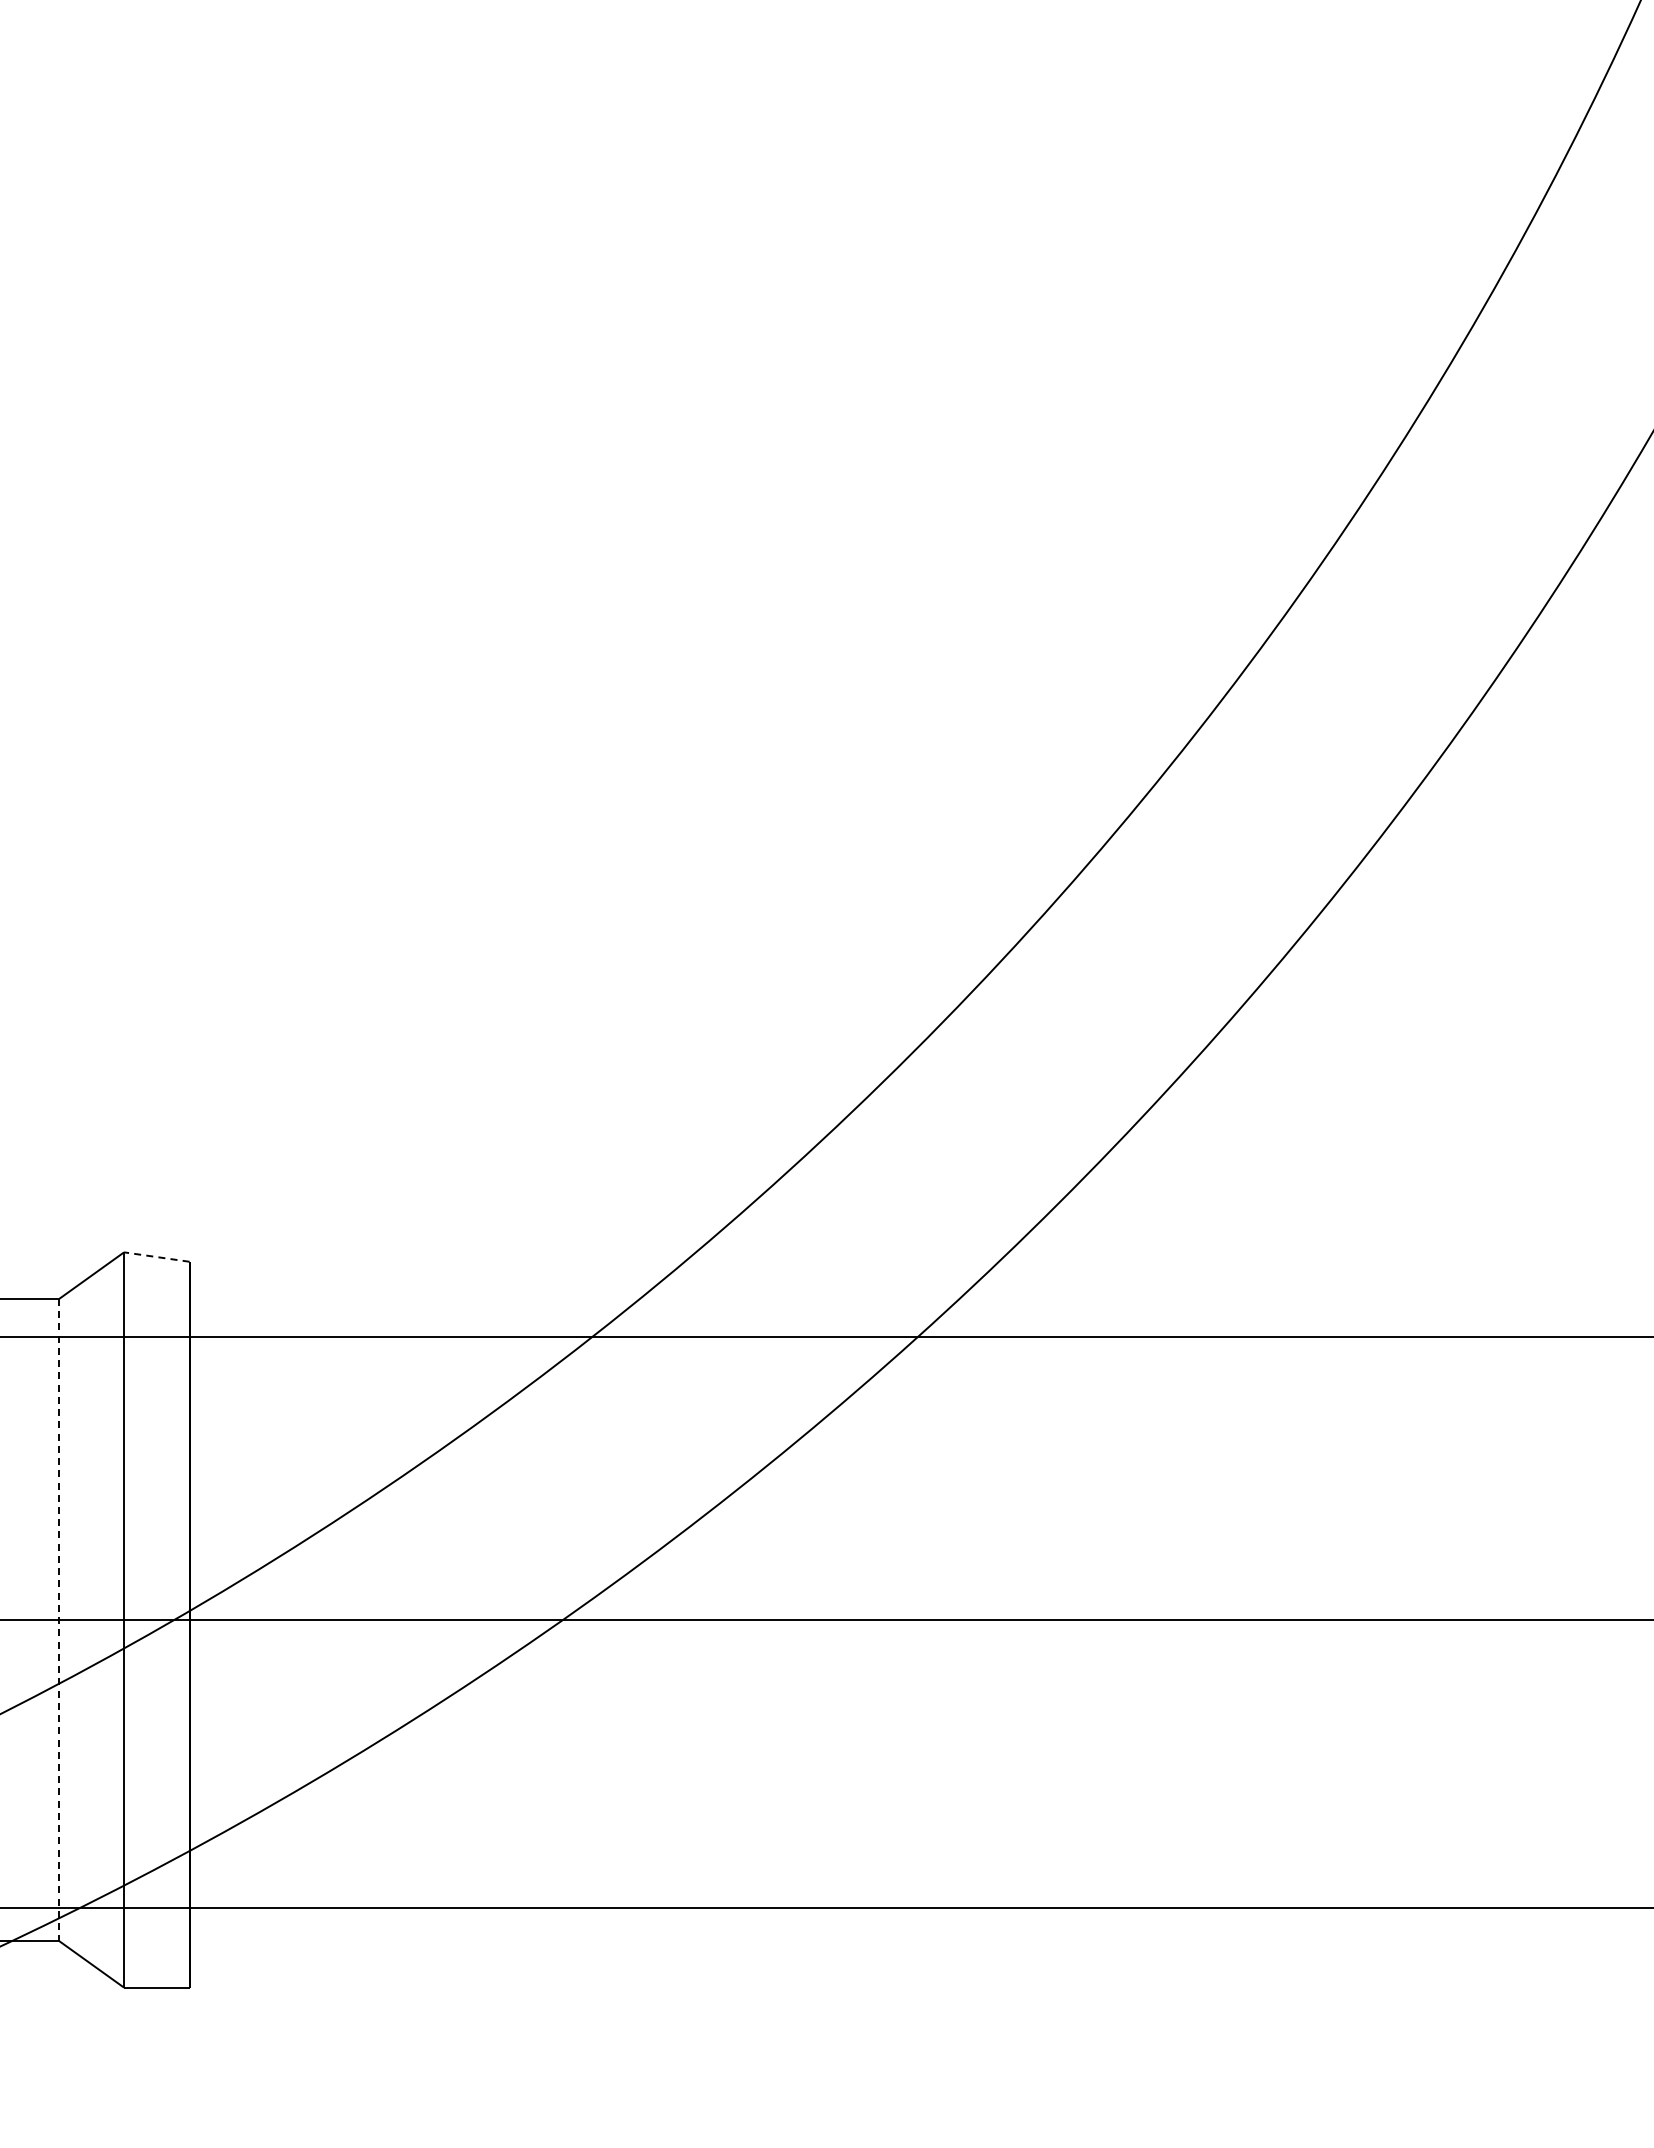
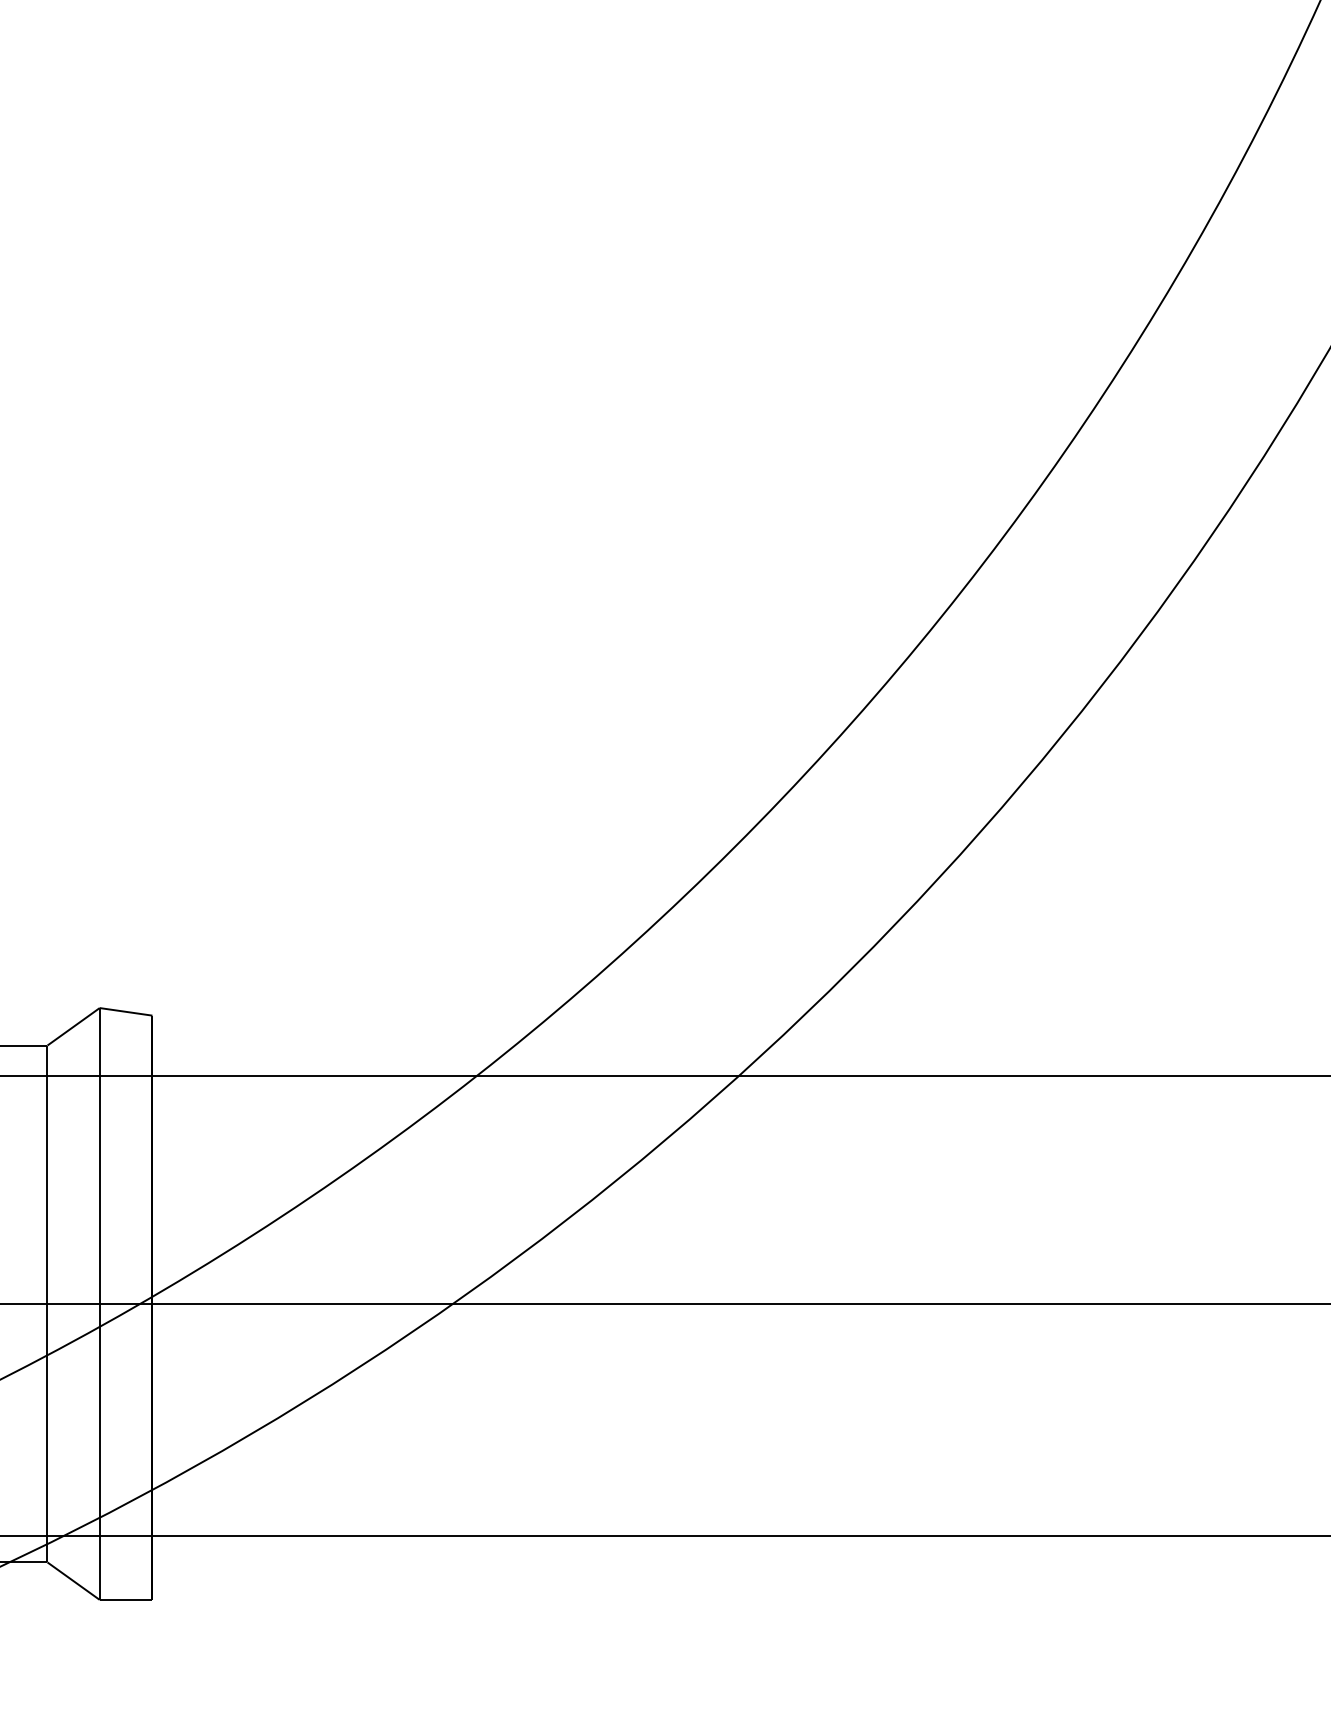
line: (156, 1257) -> (125, 1012), dashed -> solid
line: (59, 1620) -> (47, 1304), dashed -> solid

